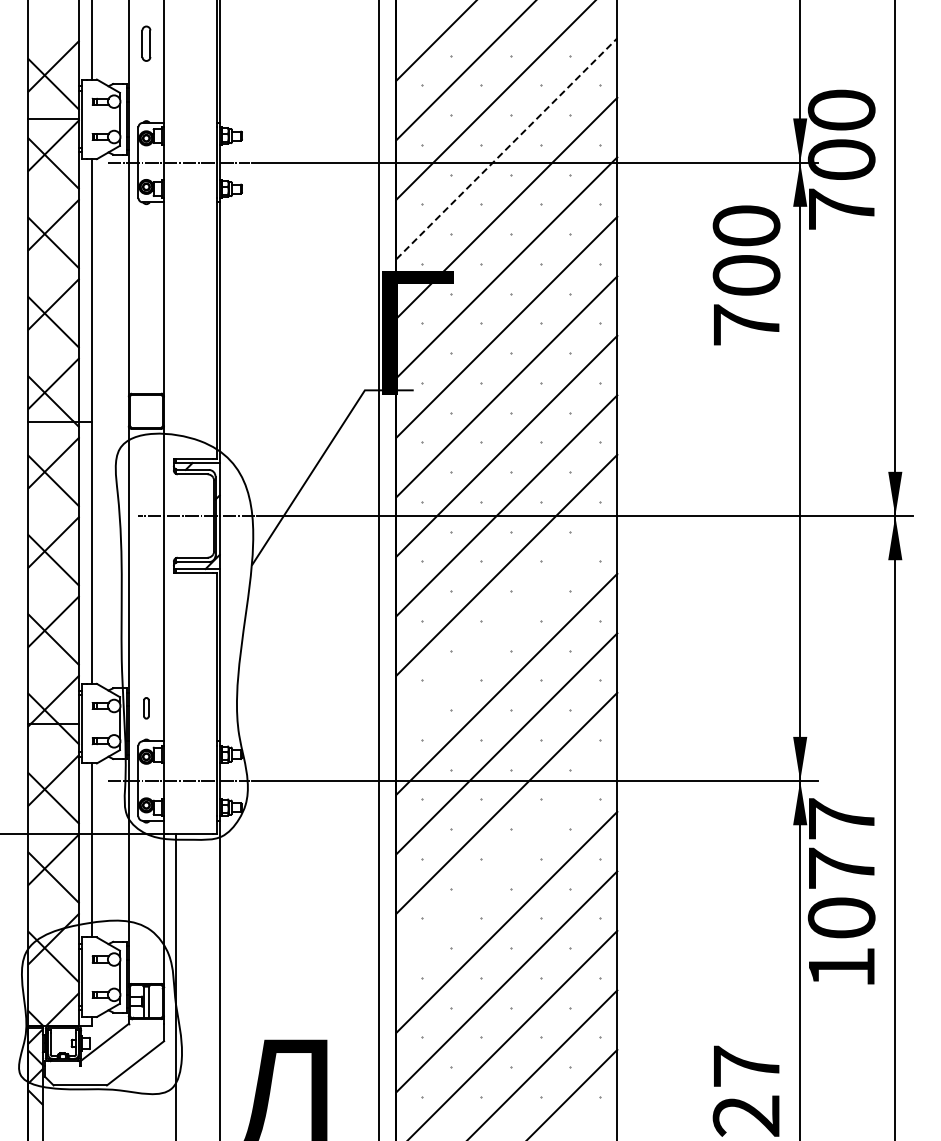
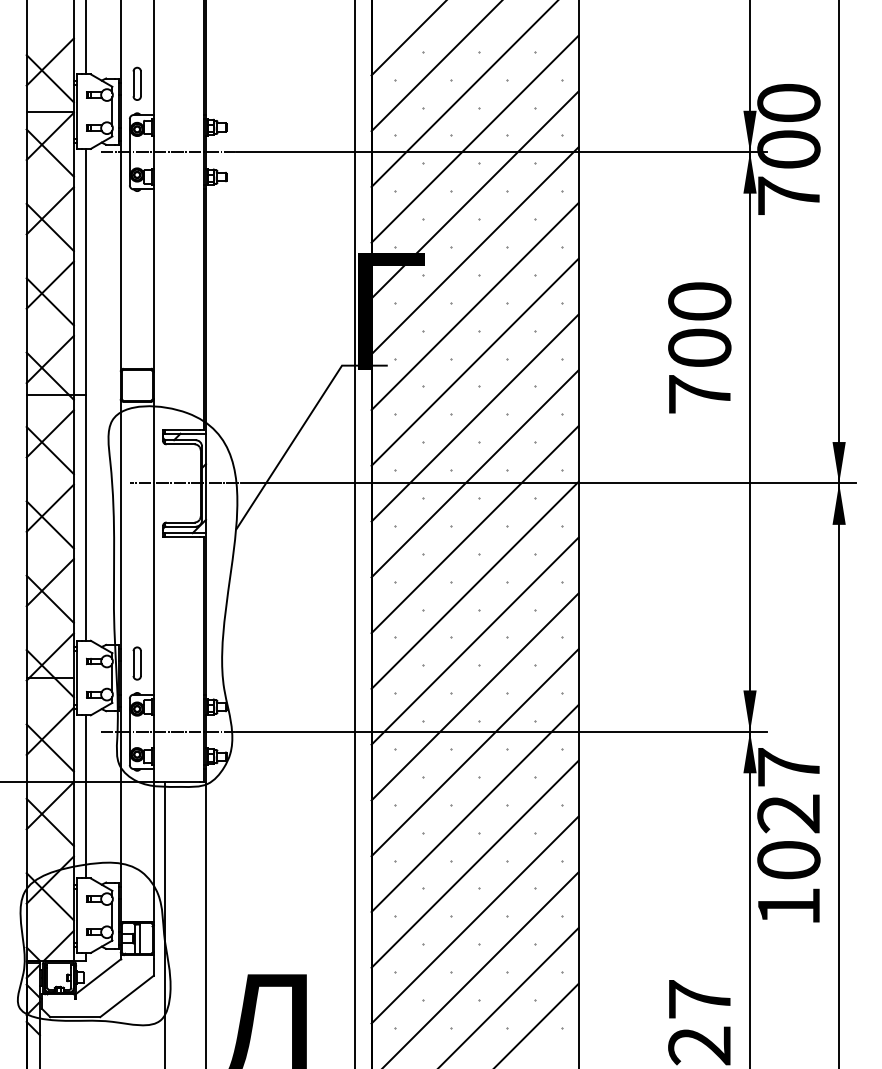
part: (146, 43) -> (137, 83), moved
line: (507, 148) -> (475, 138), dashed -> solid
text: (746, 275) -> (699, 347), moved
line: (506, 624) -> (474, 585), added
part: (146, 708) -> (137, 663), size x1.67
line: (506, 862) -> (474, 808), added
text: (840, 868) -> (787, 813), 1077 -> 1027

